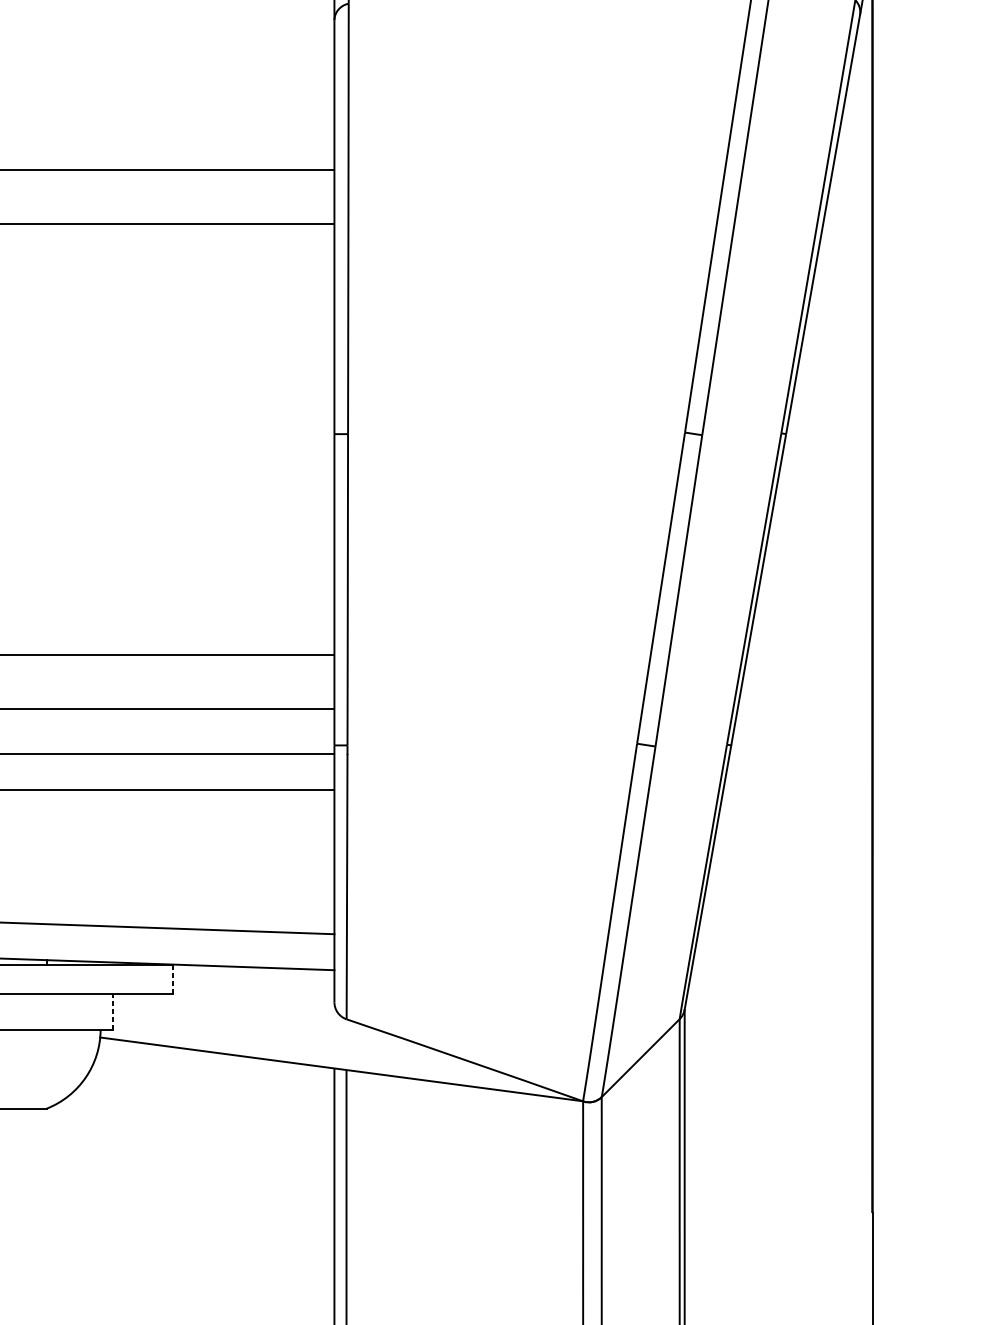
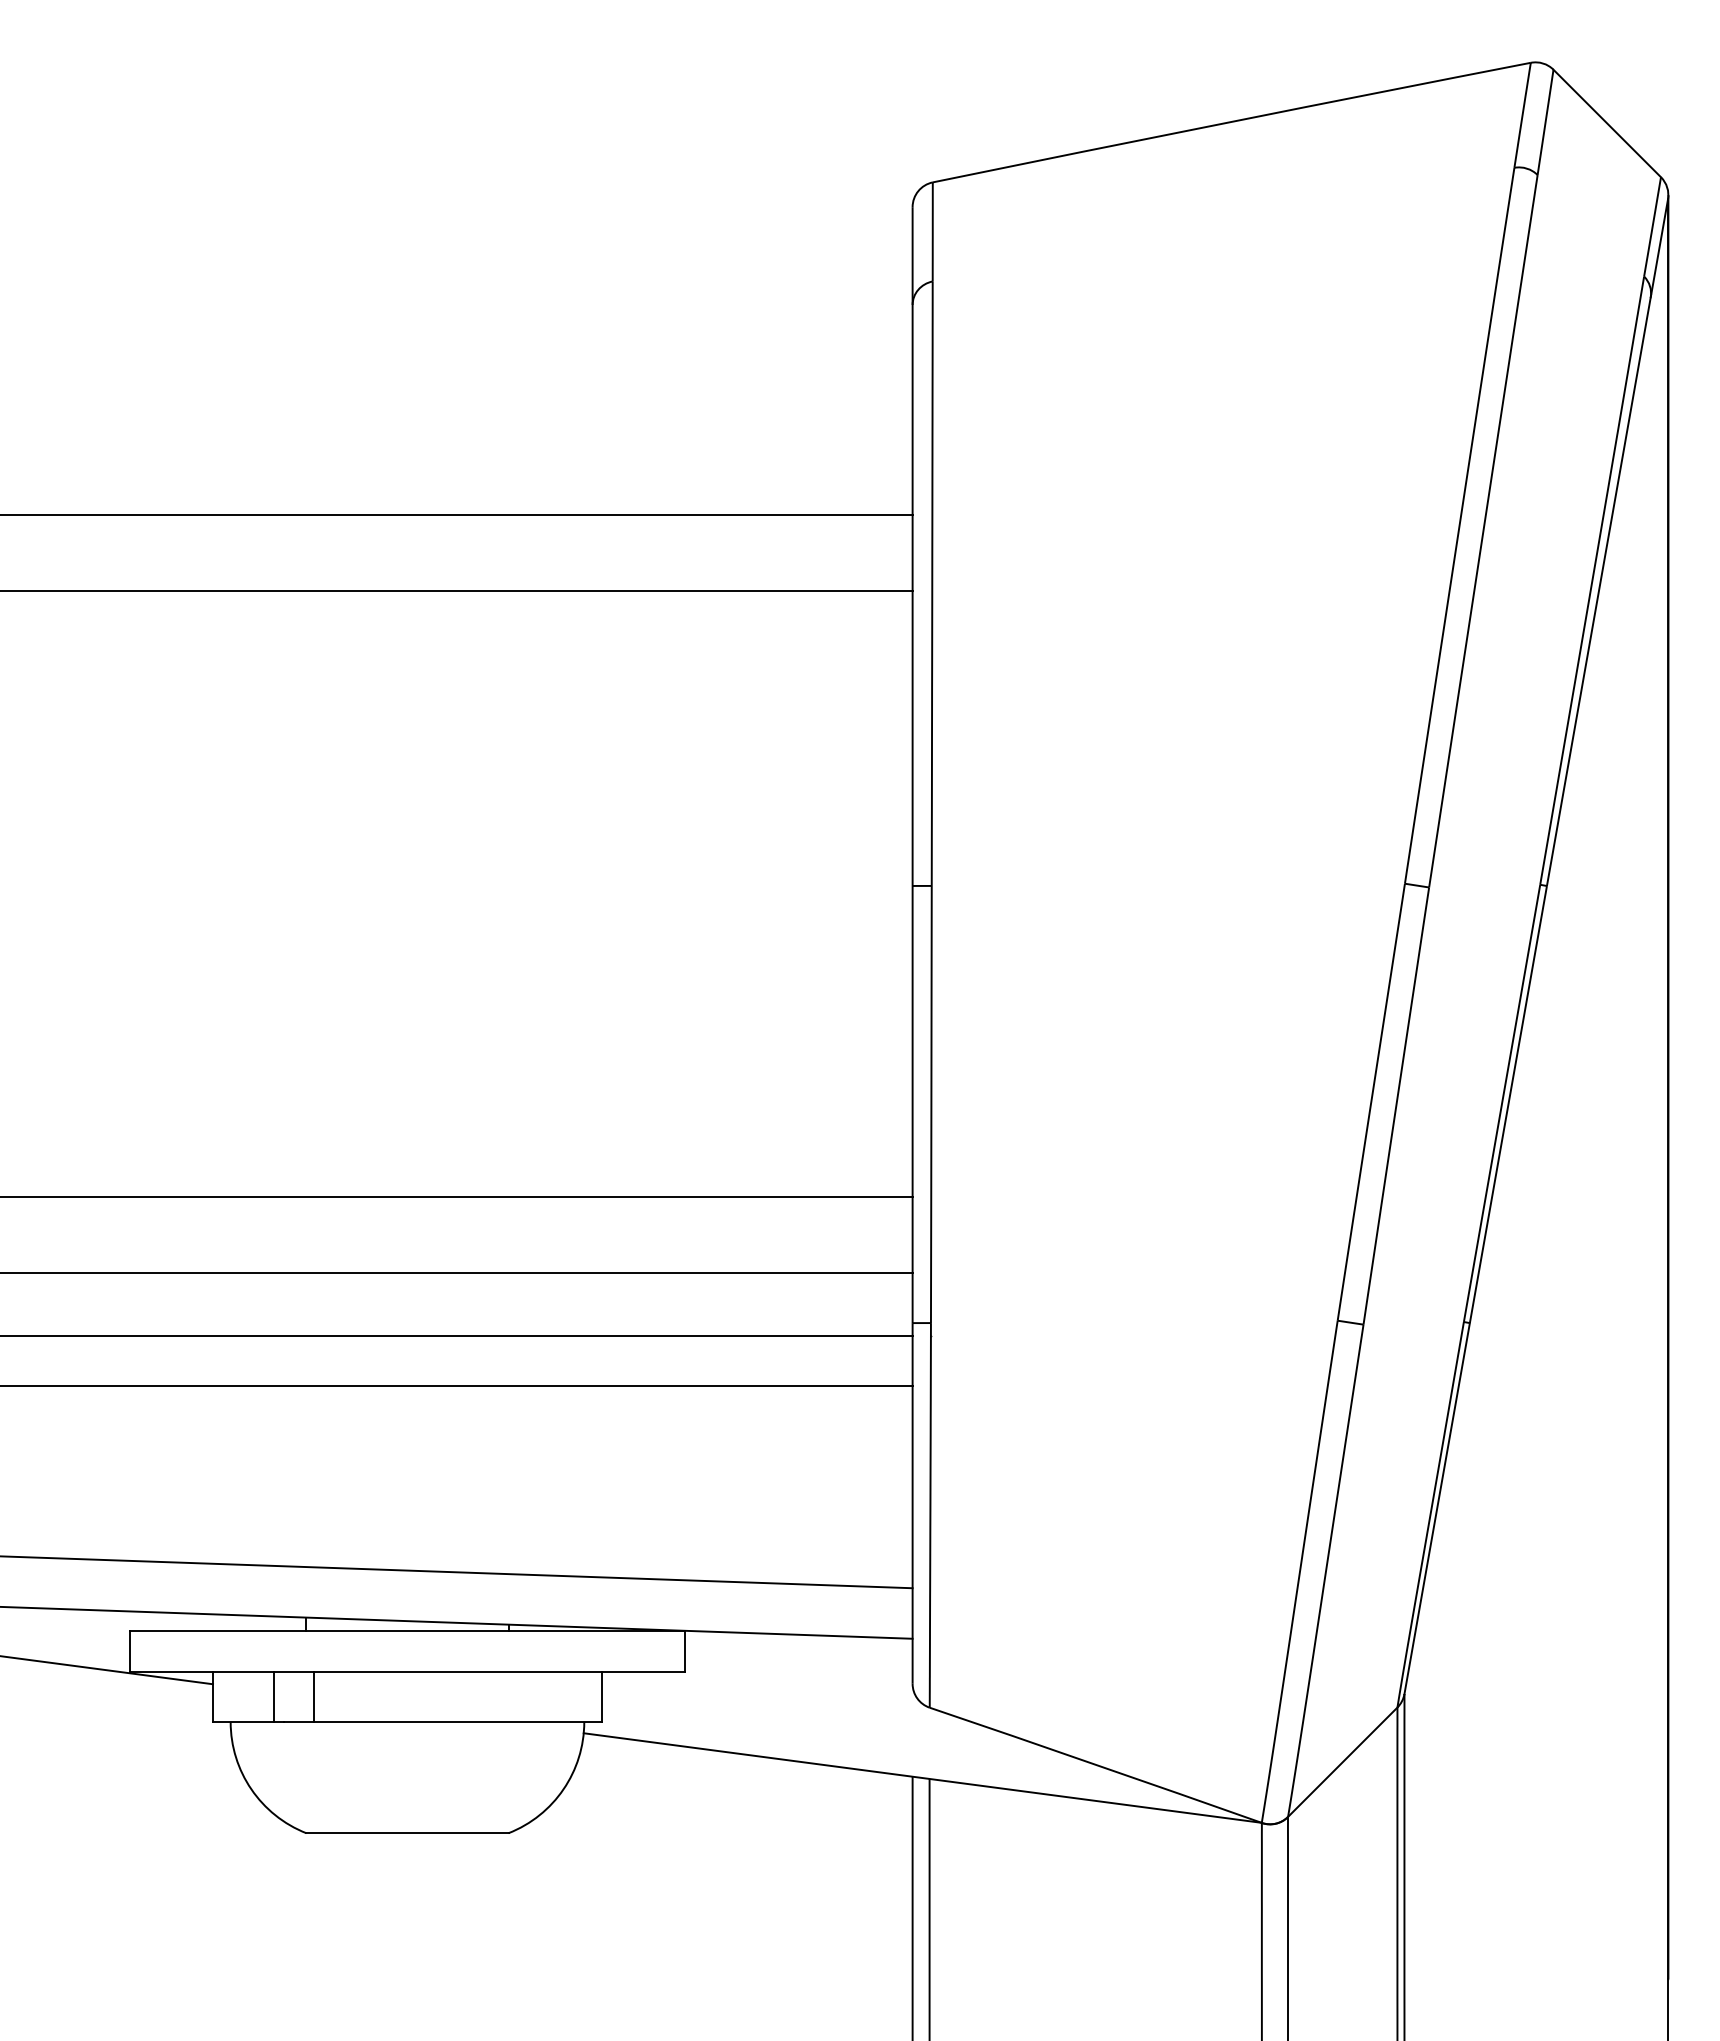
line: (172, 978) -> (685, 1650), dashed -> solid
line: (112, 1011) -> (601, 1696), dashed -> solid

